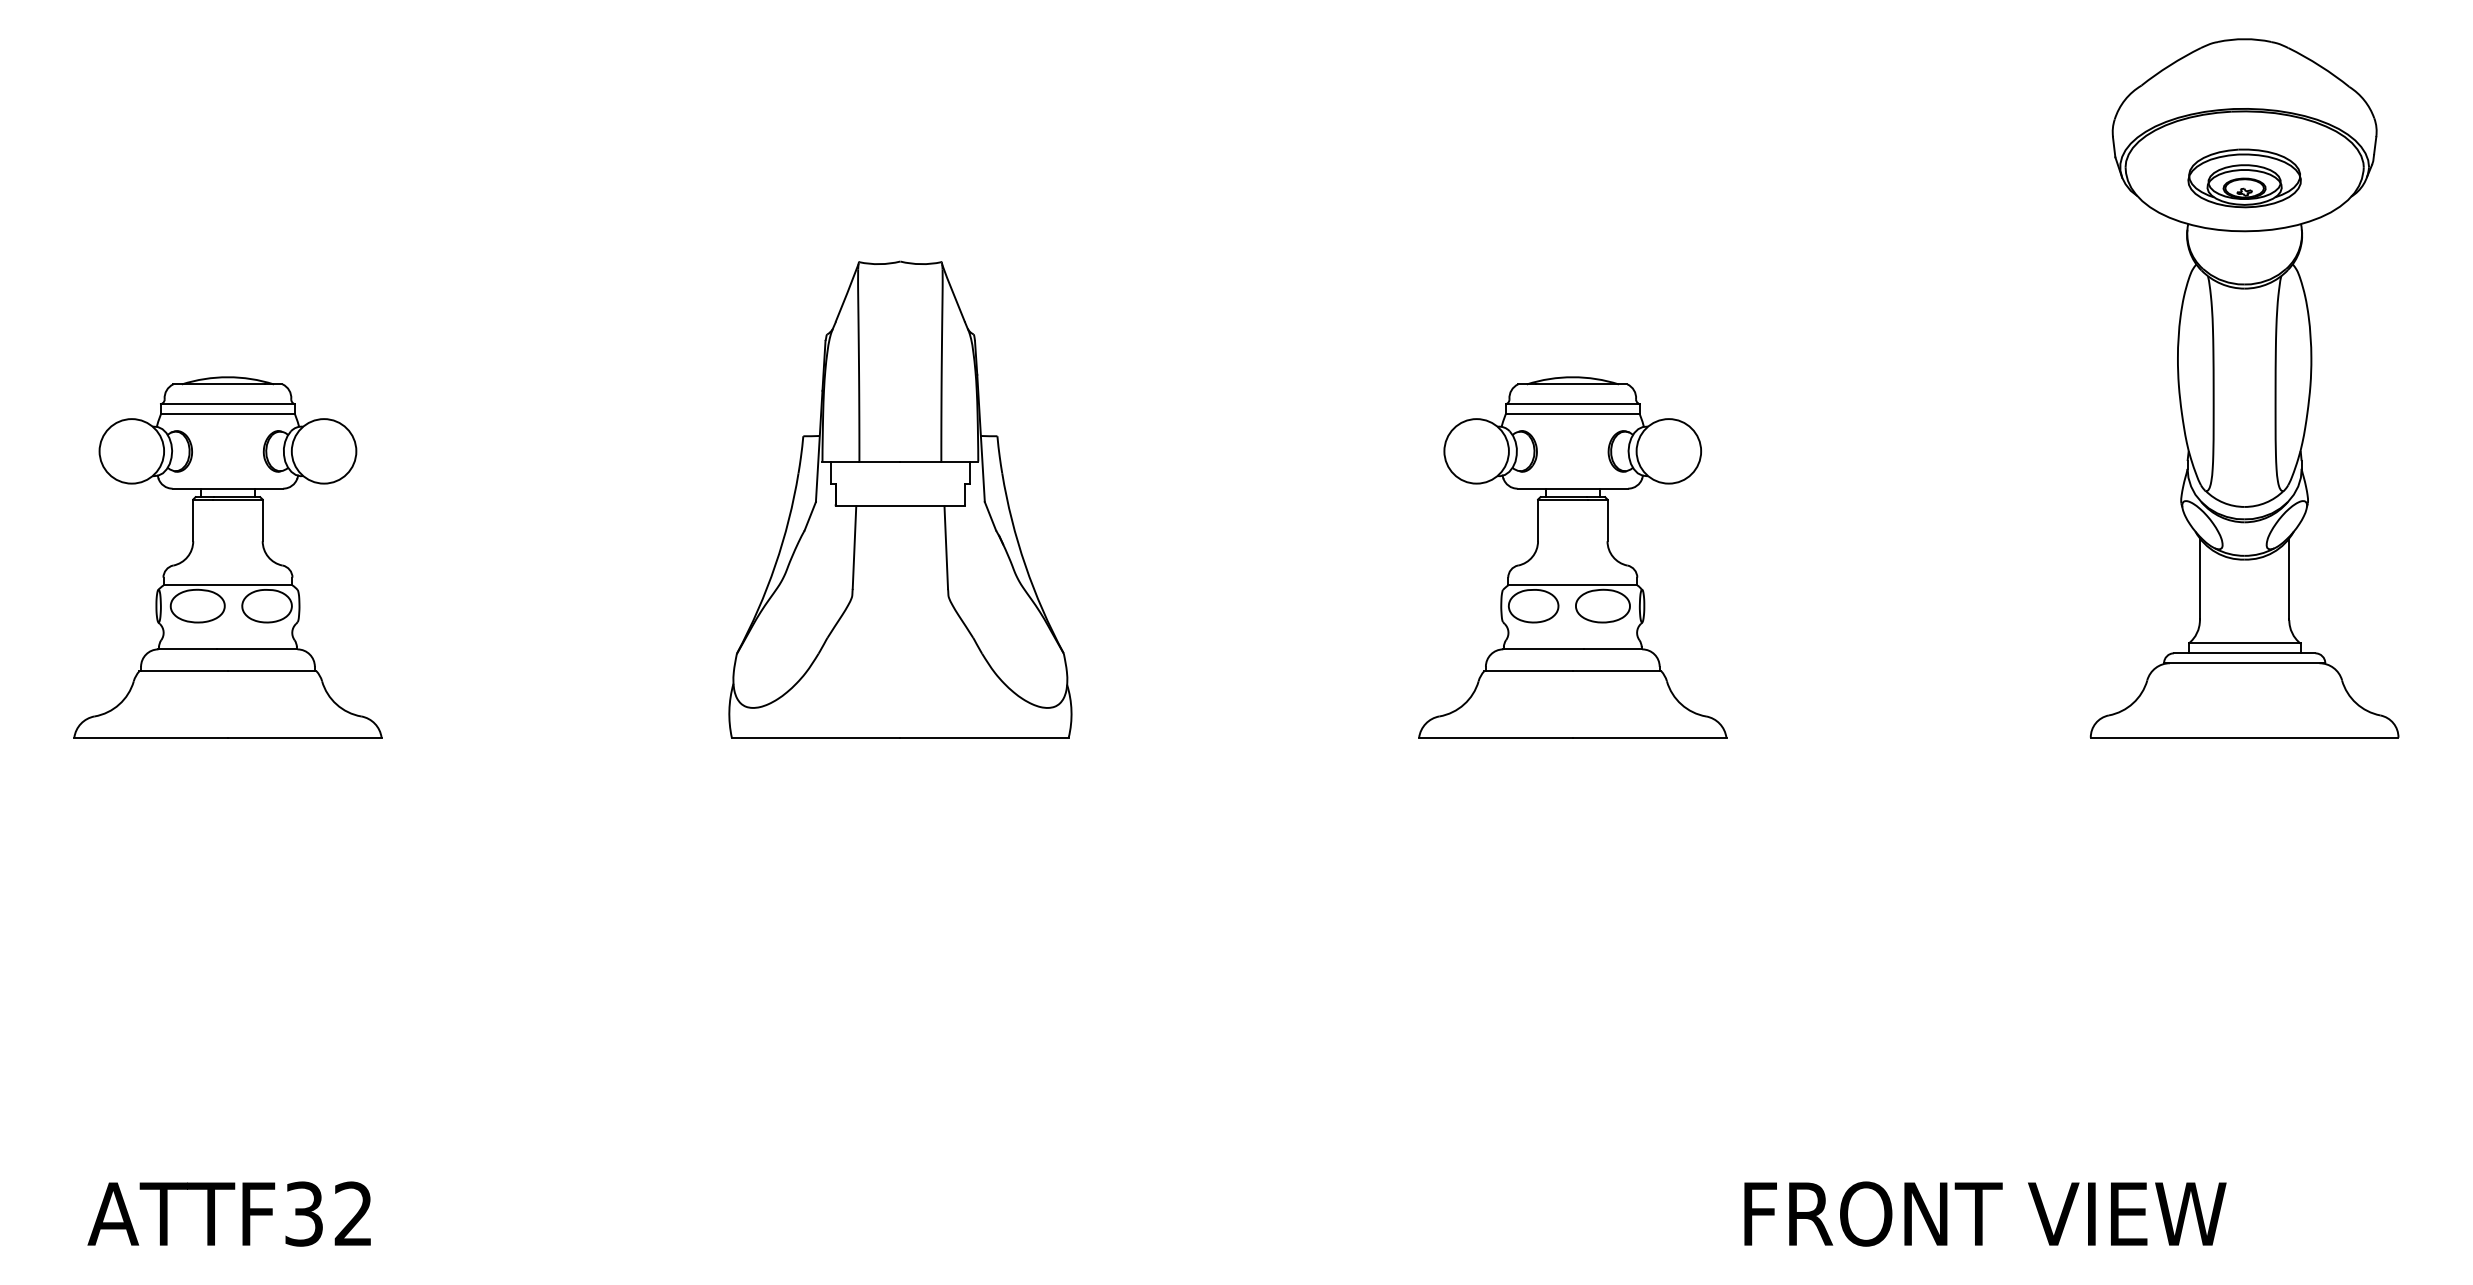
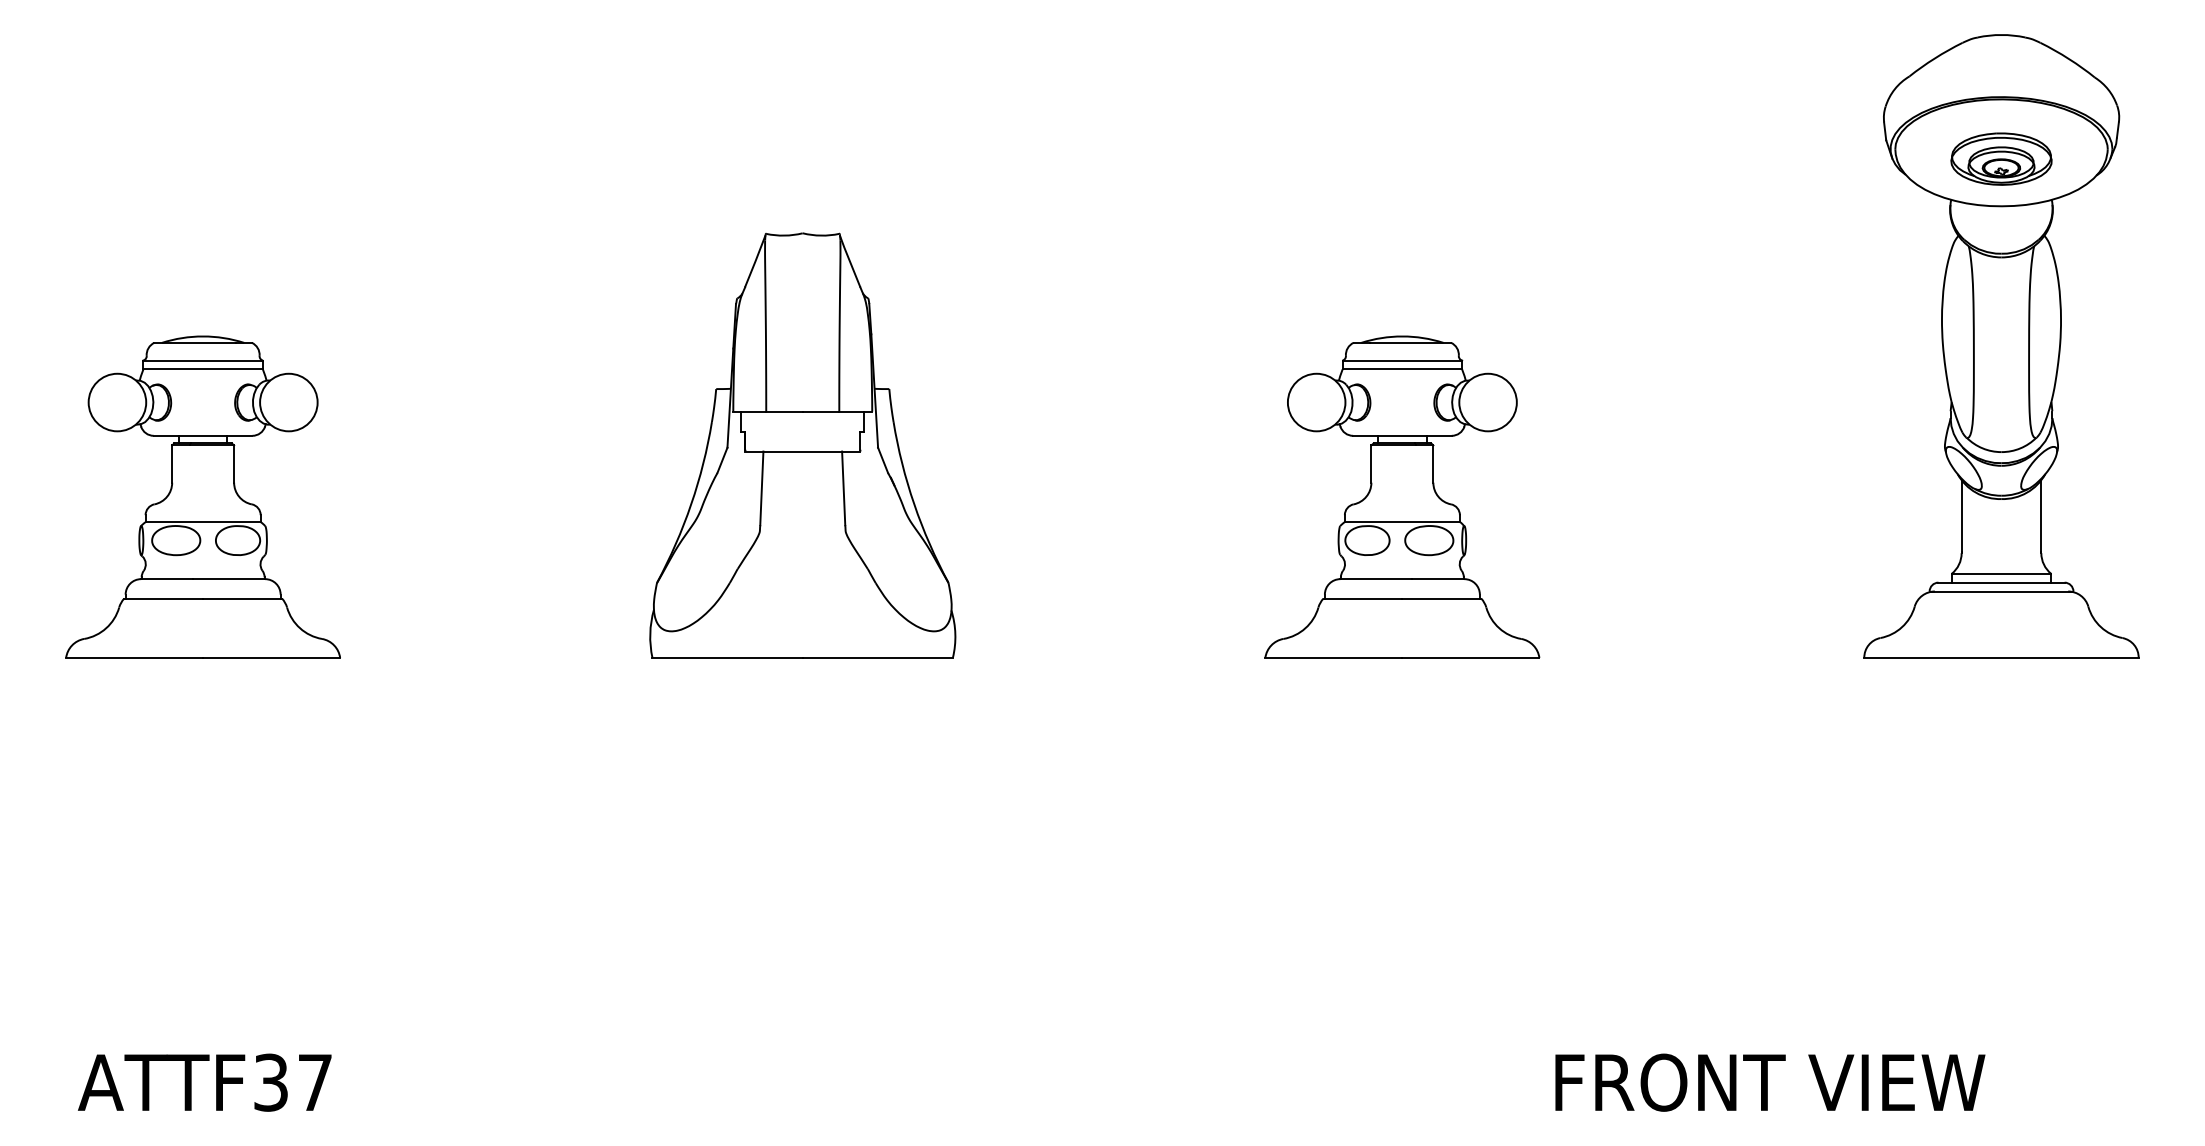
text: (352, 1212) -> (314, 1081), ATTF32 -> ATTF37

